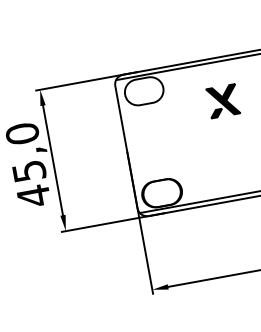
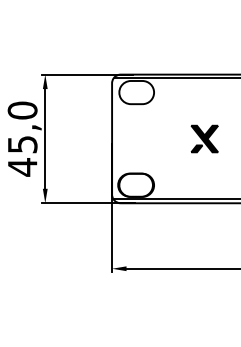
part: (222, 100) -> (204, 138), moved

